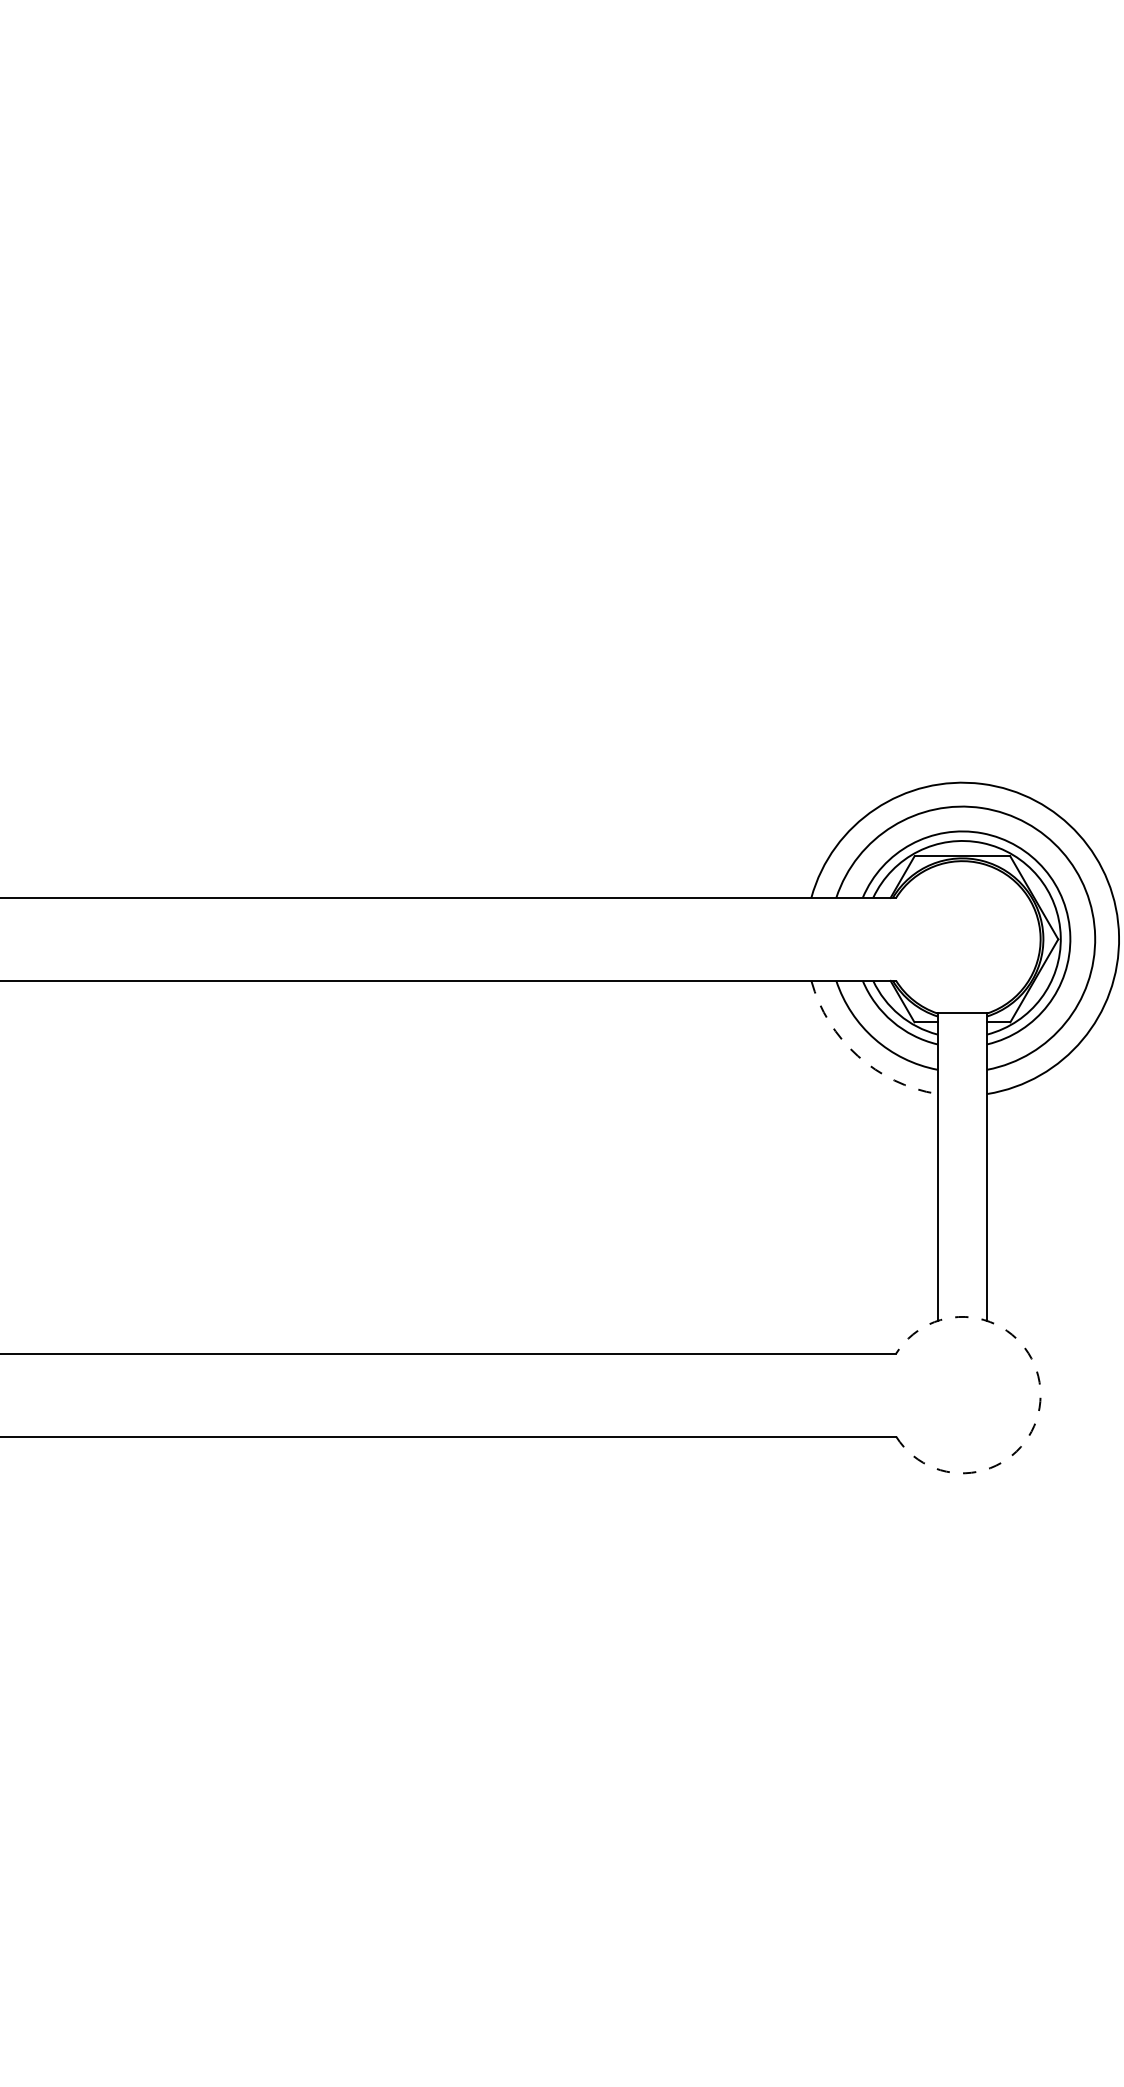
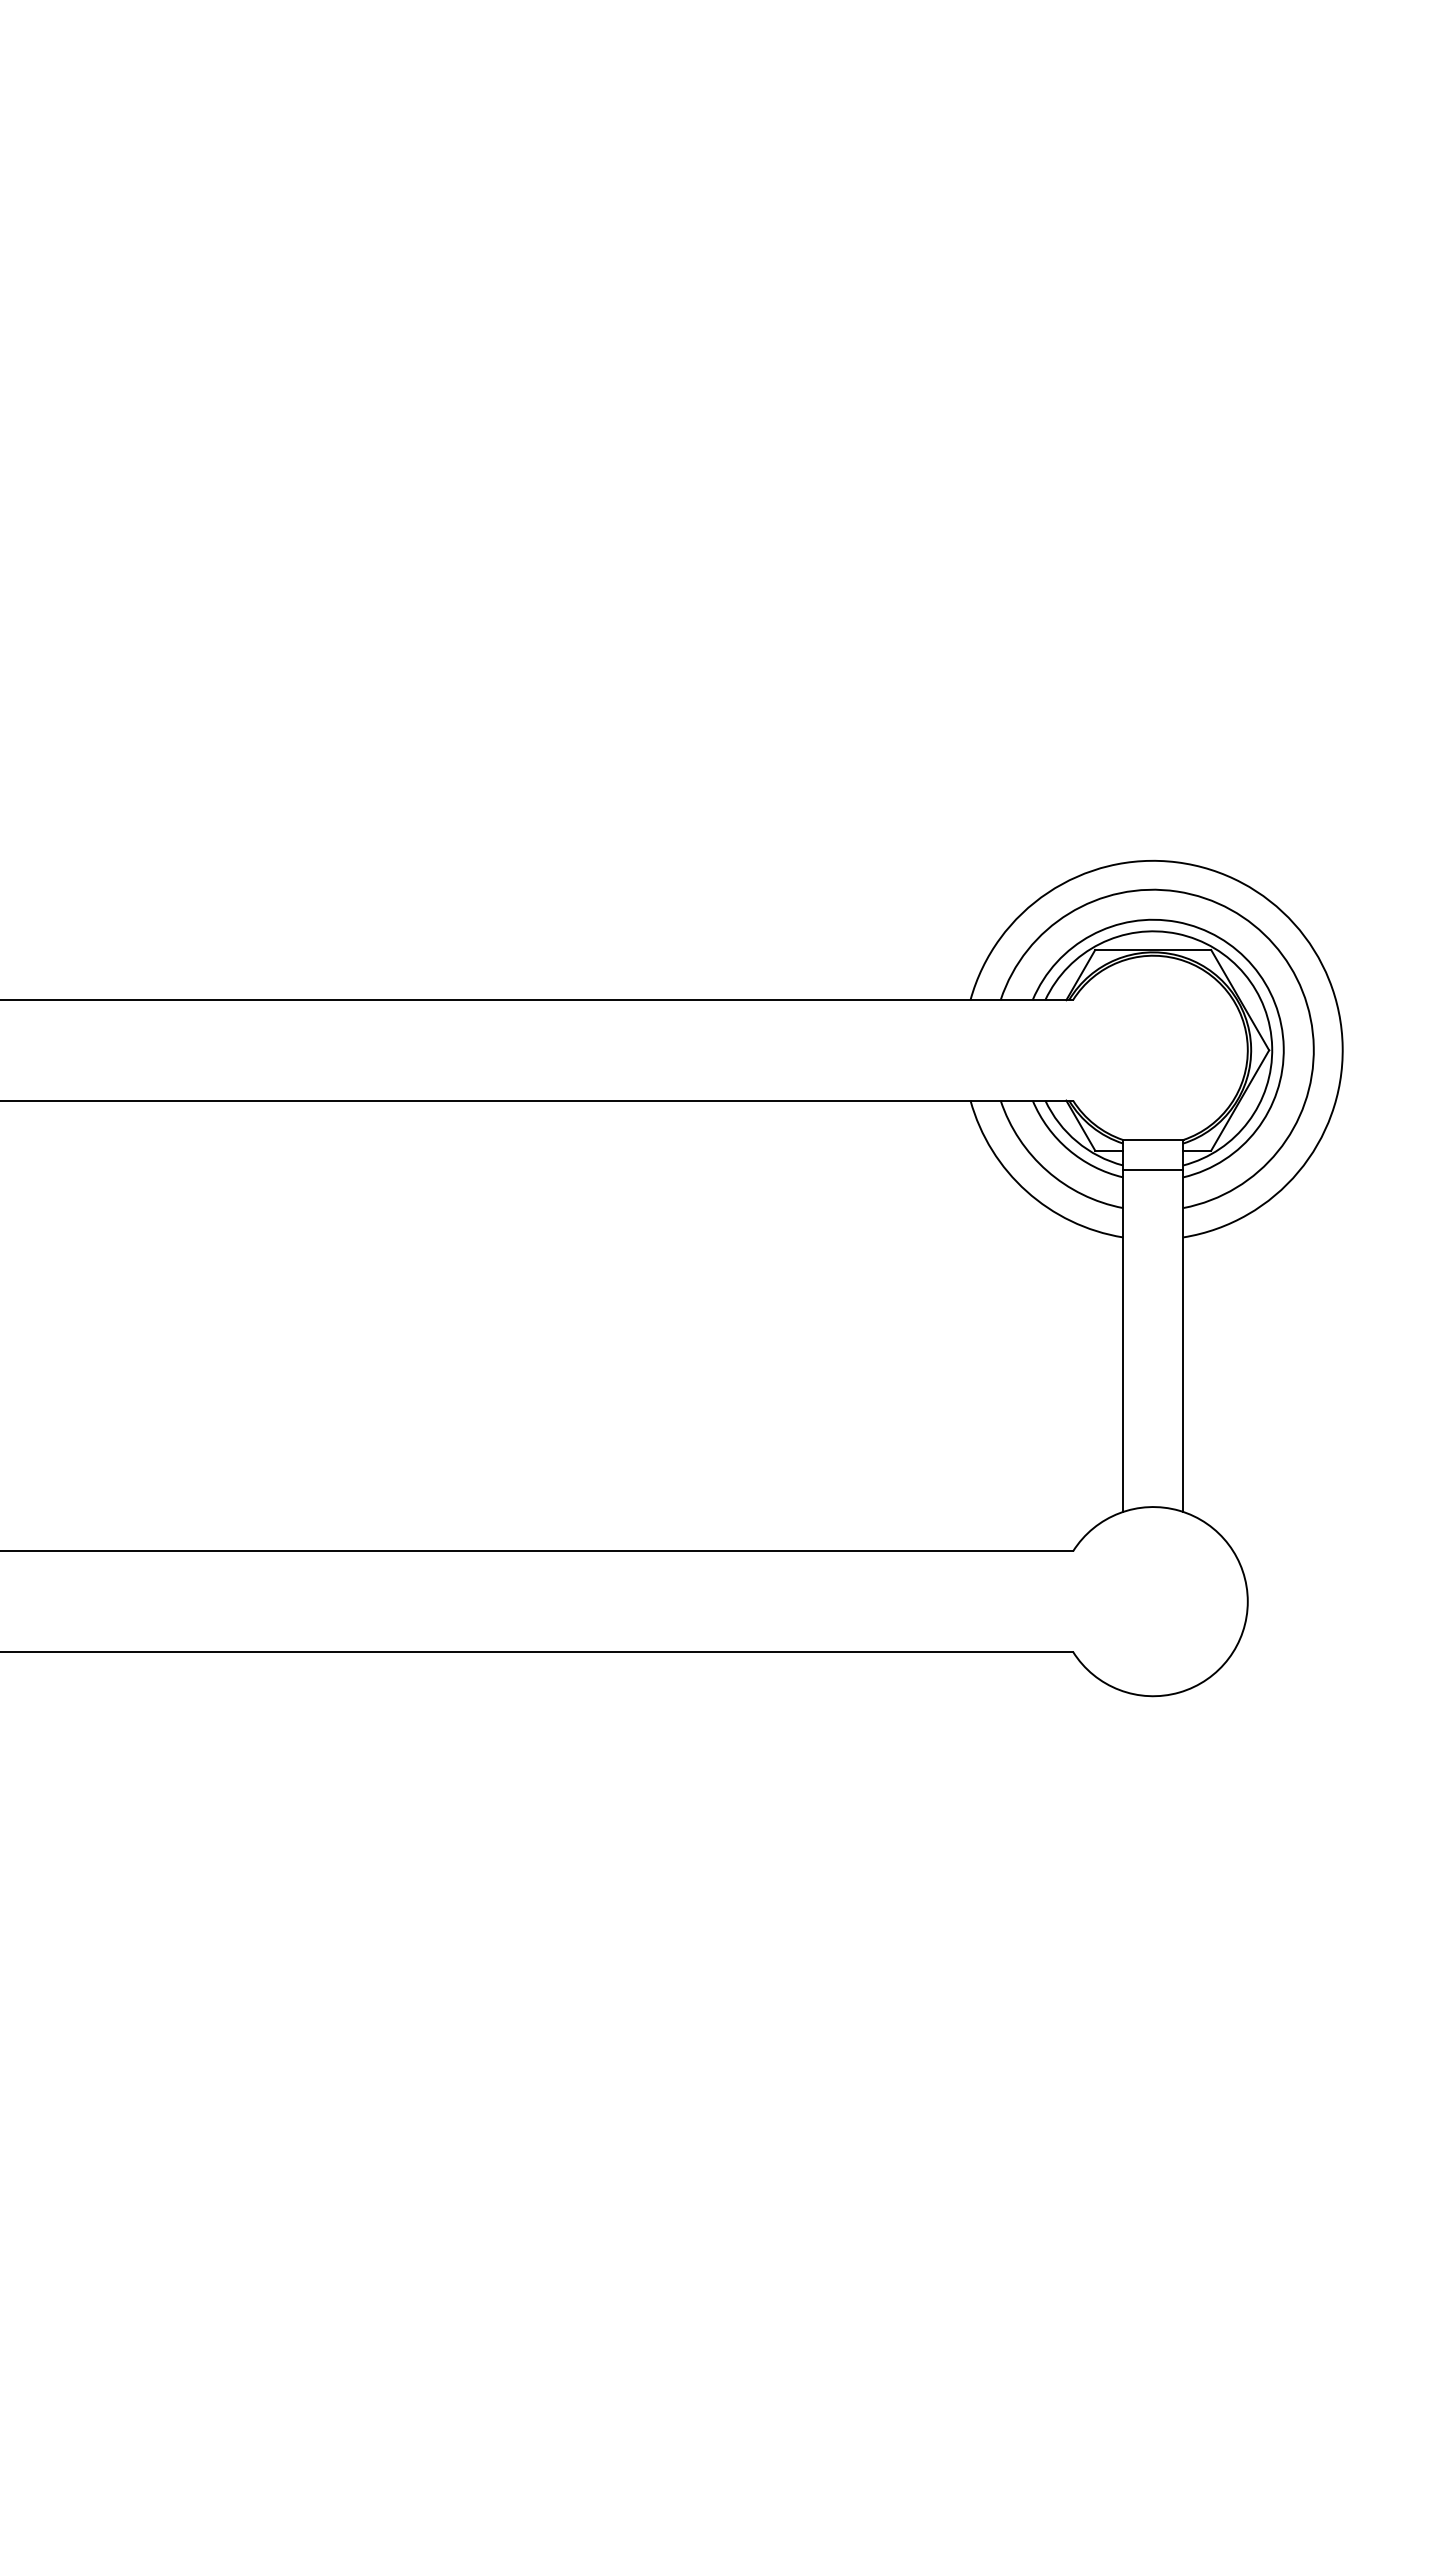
line: (962, 1037) -> (1153, 1169), added
arc: (857, 1056) -> (1026, 1191), dashed -> solid
arc: (1040, 1395) -> (1247, 1601), dashed -> solid

